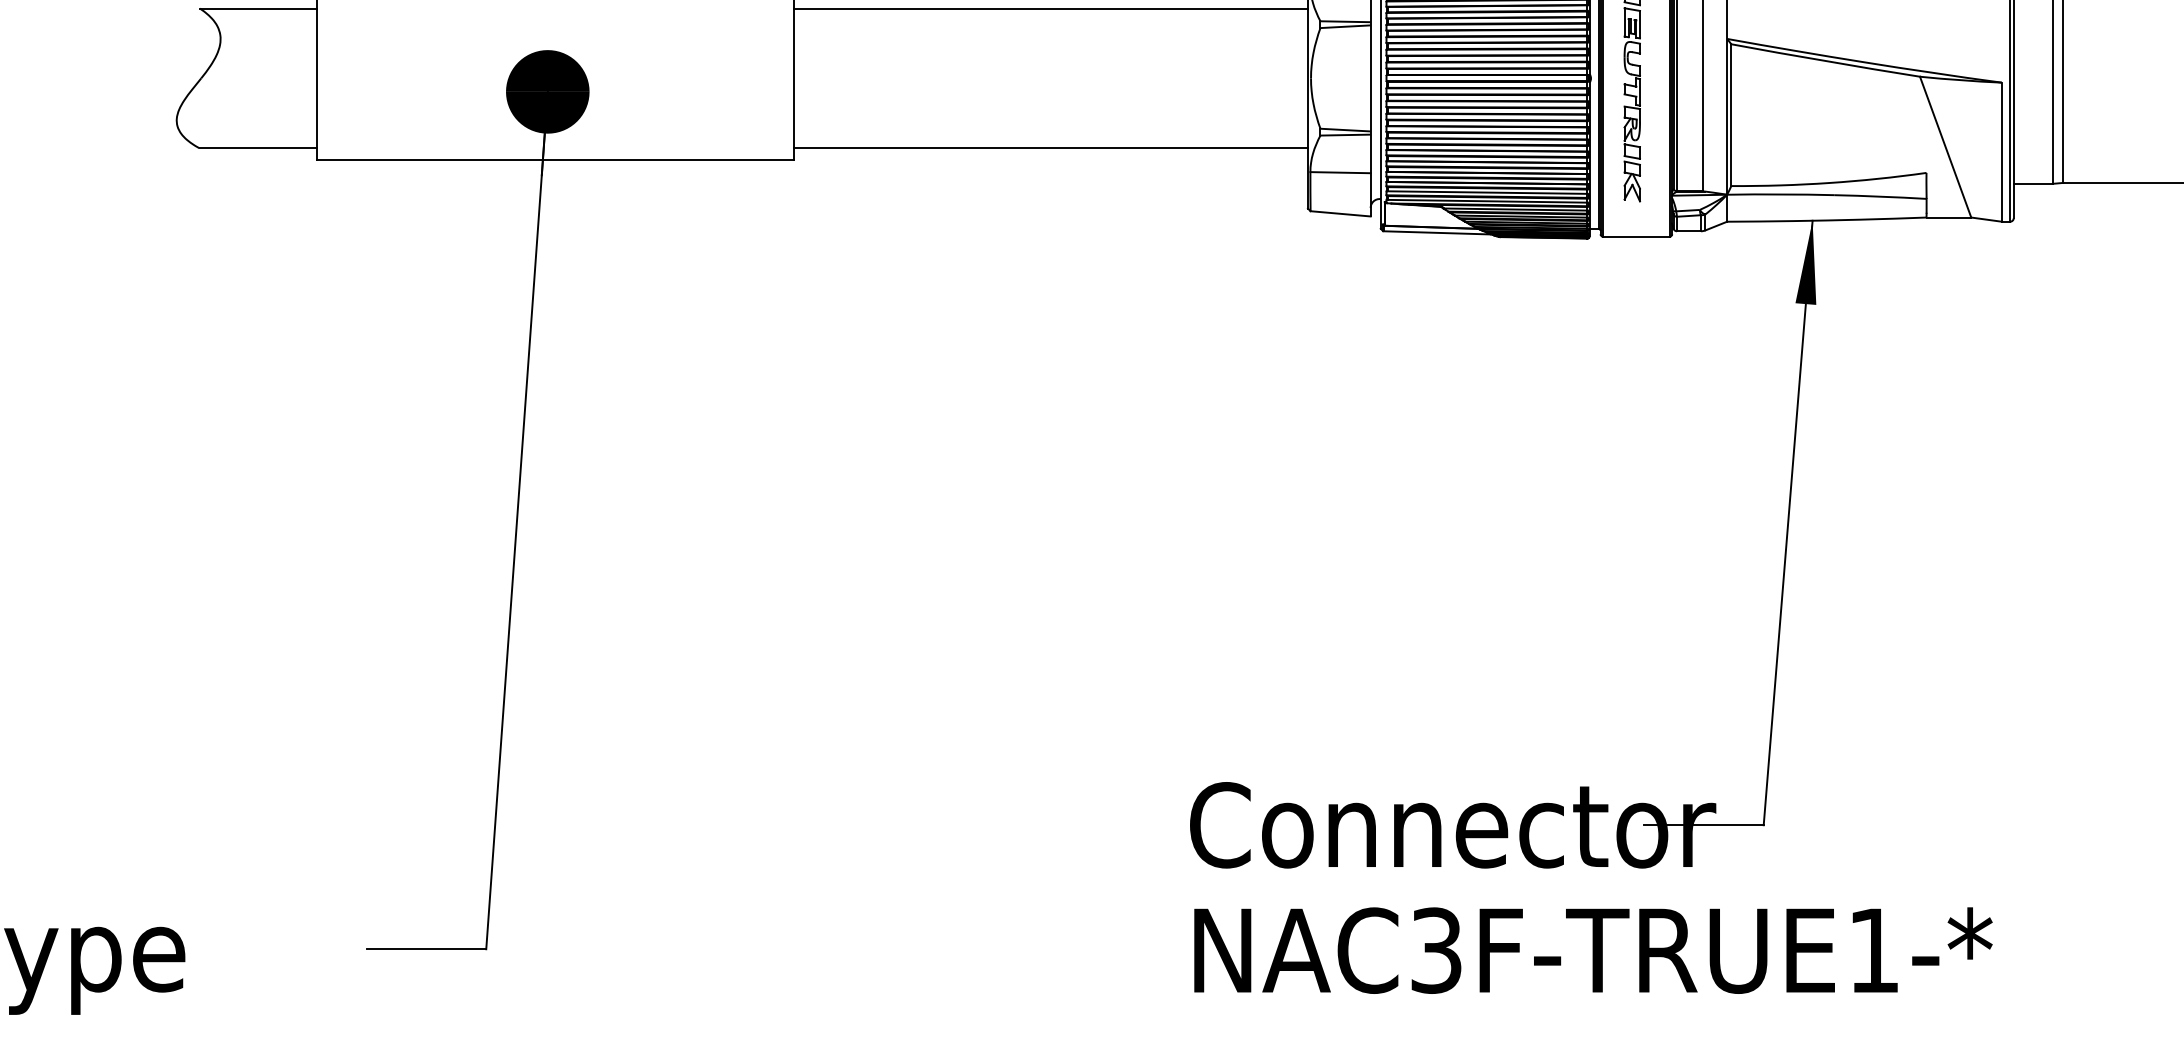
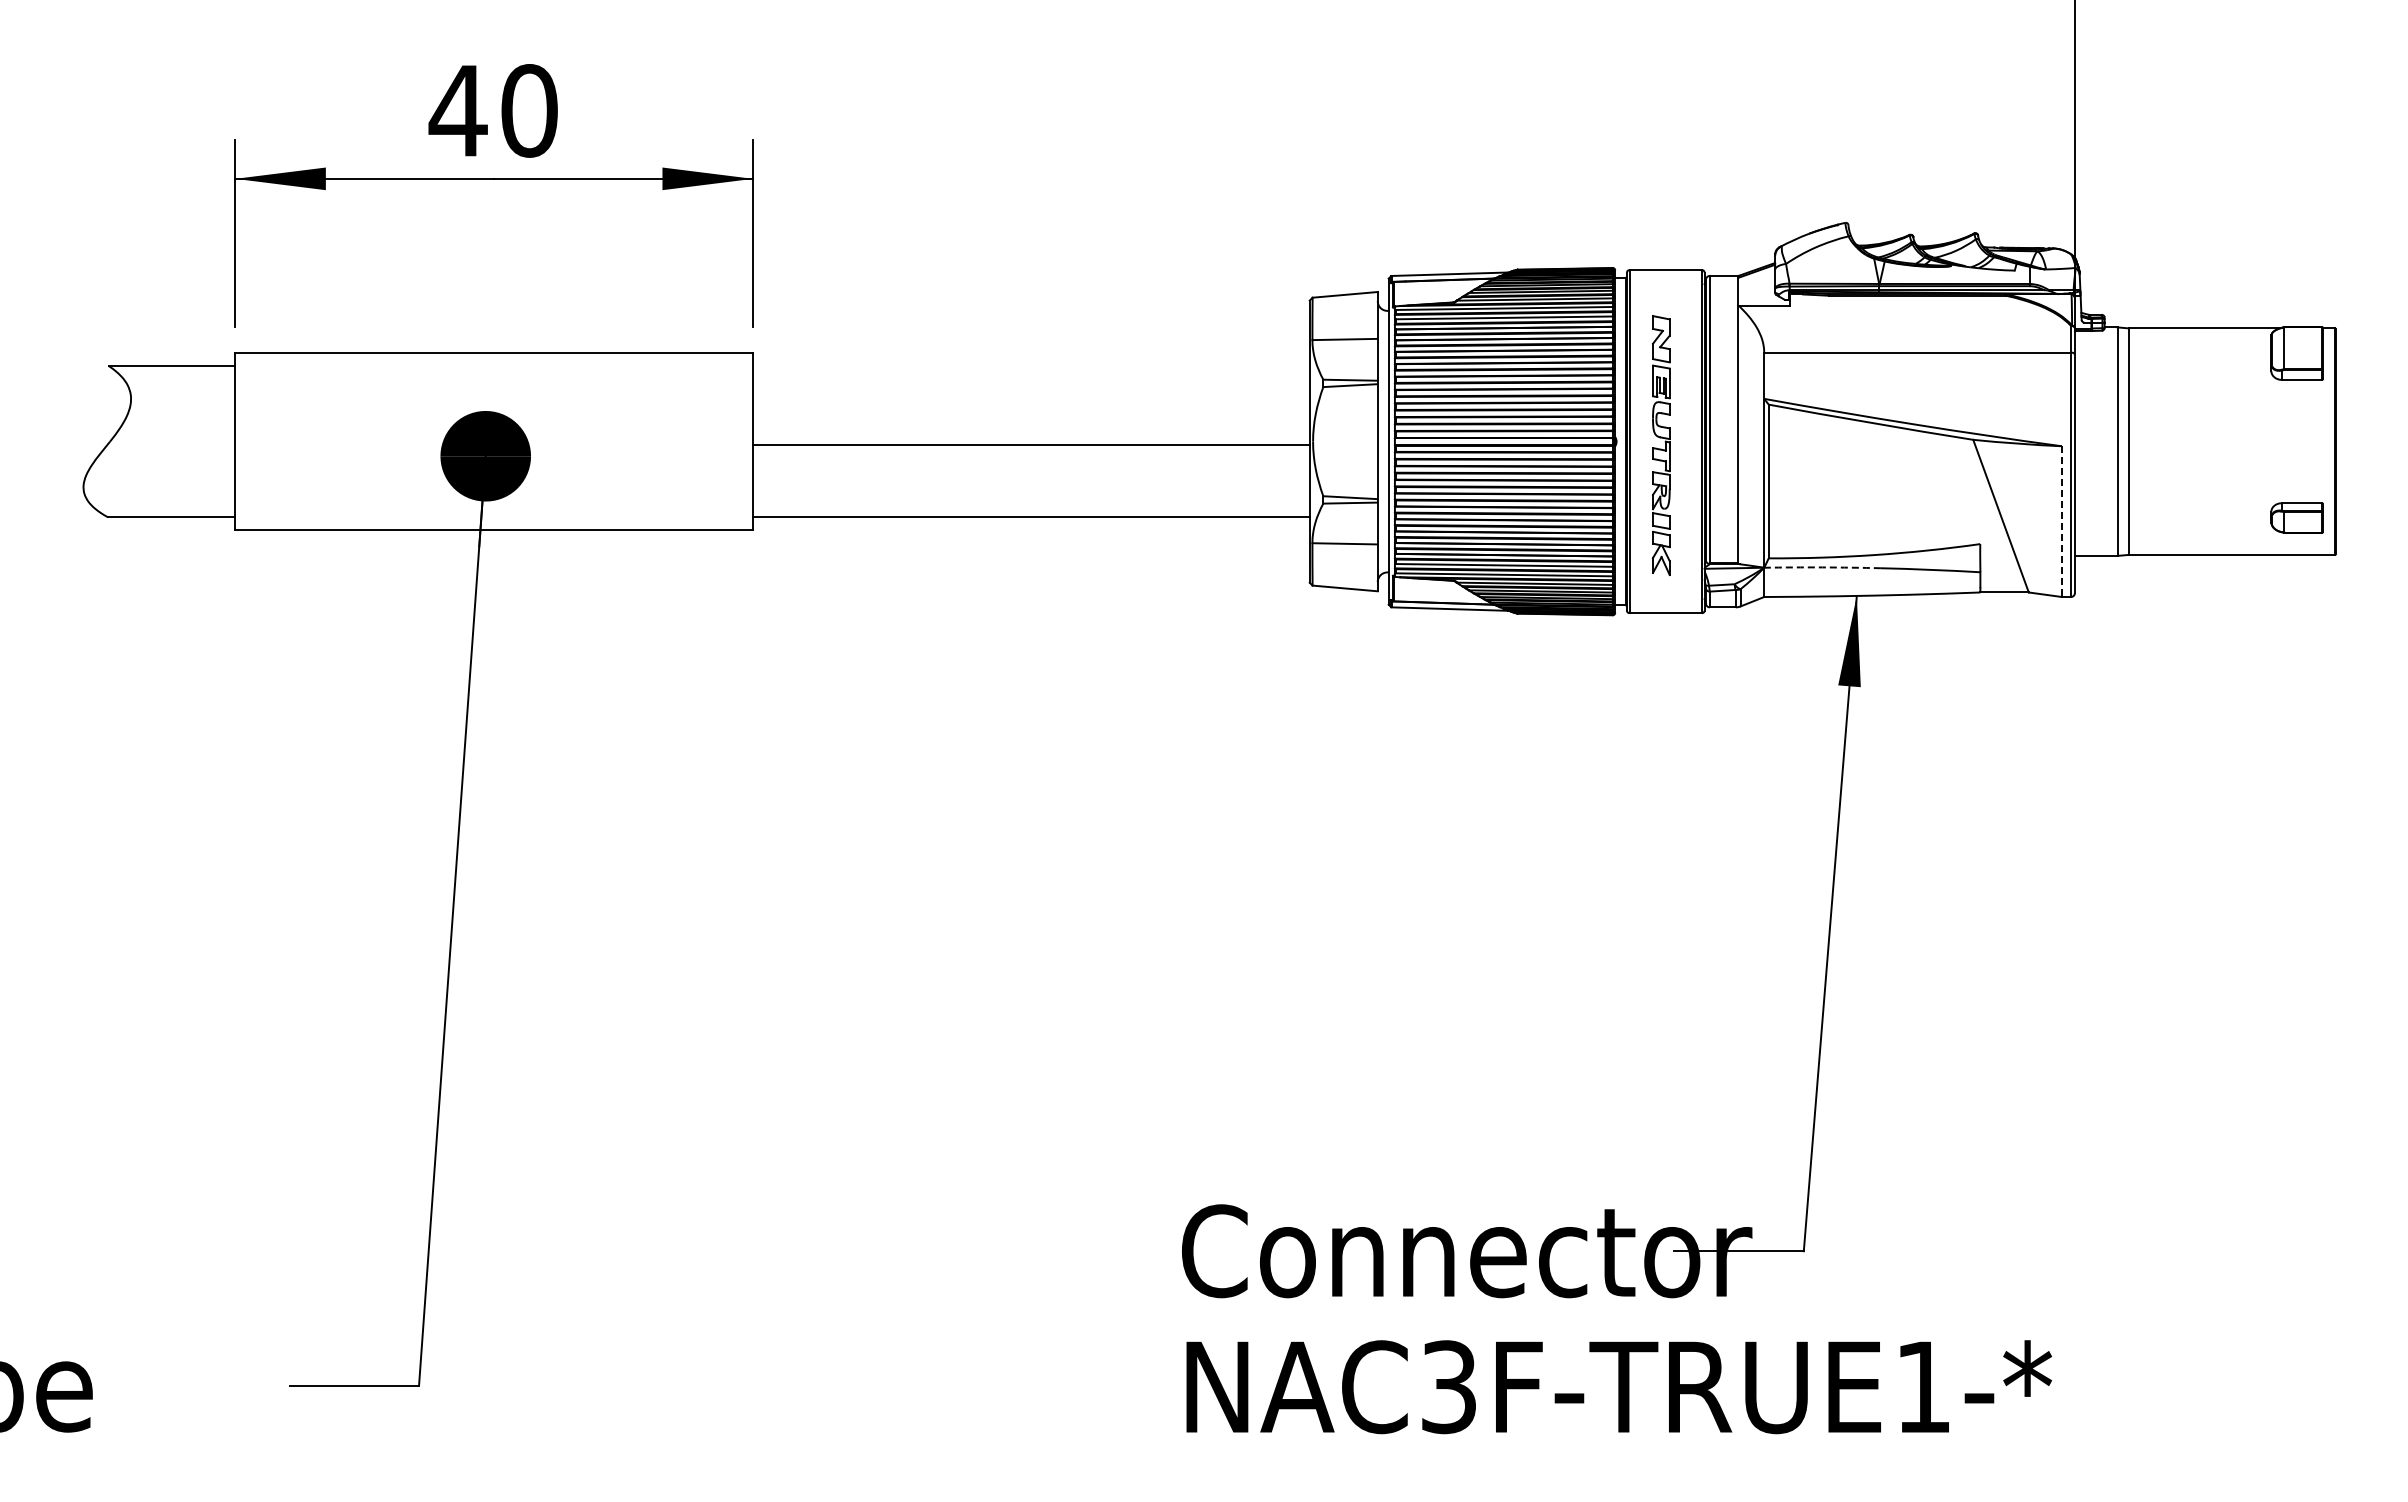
line: (1051, 8) -> (1031, 444), moved
line: (2001, 152) -> (2061, 522), solid -> dashed
arc: (1780, 194) -> (1822, 567), solid -> dashed

